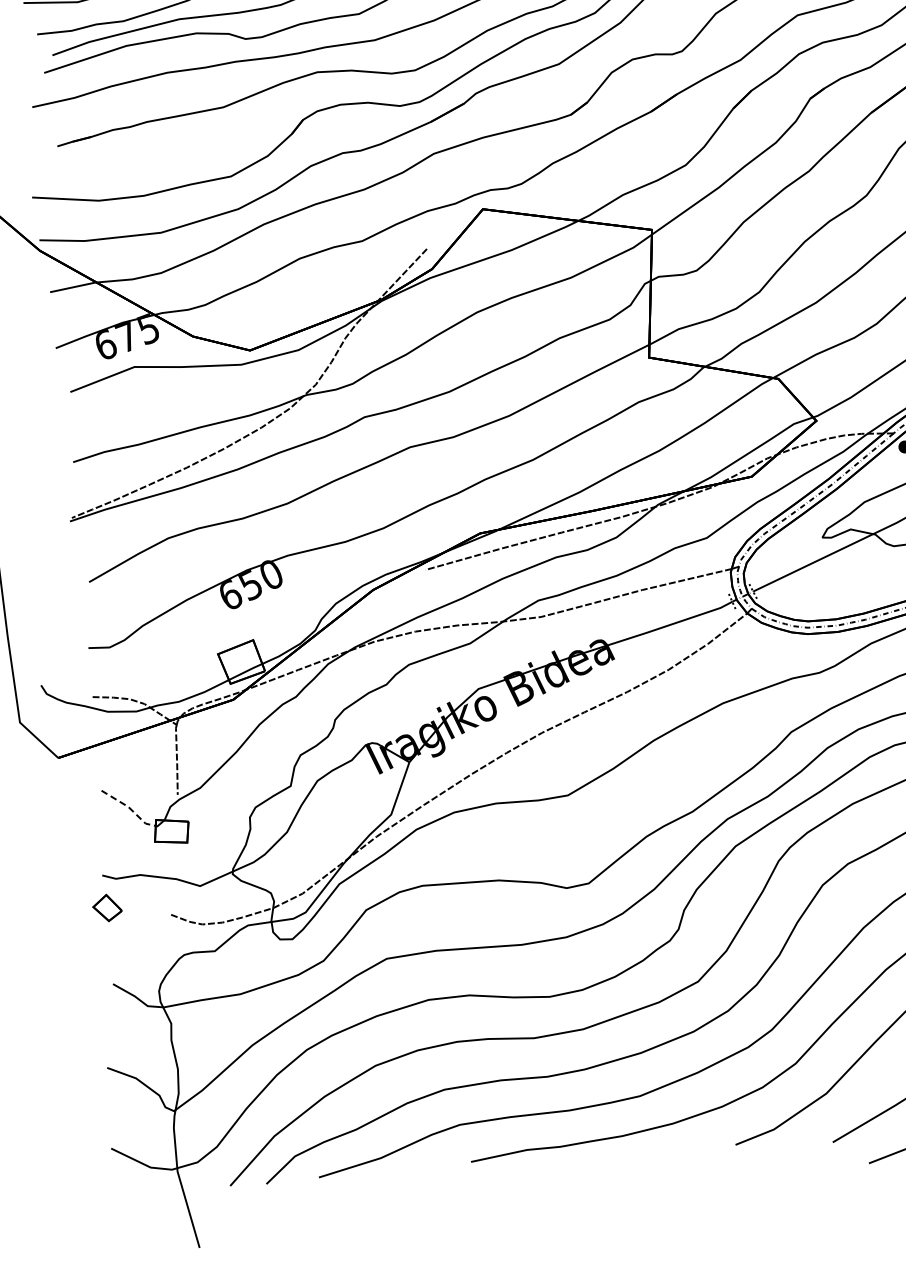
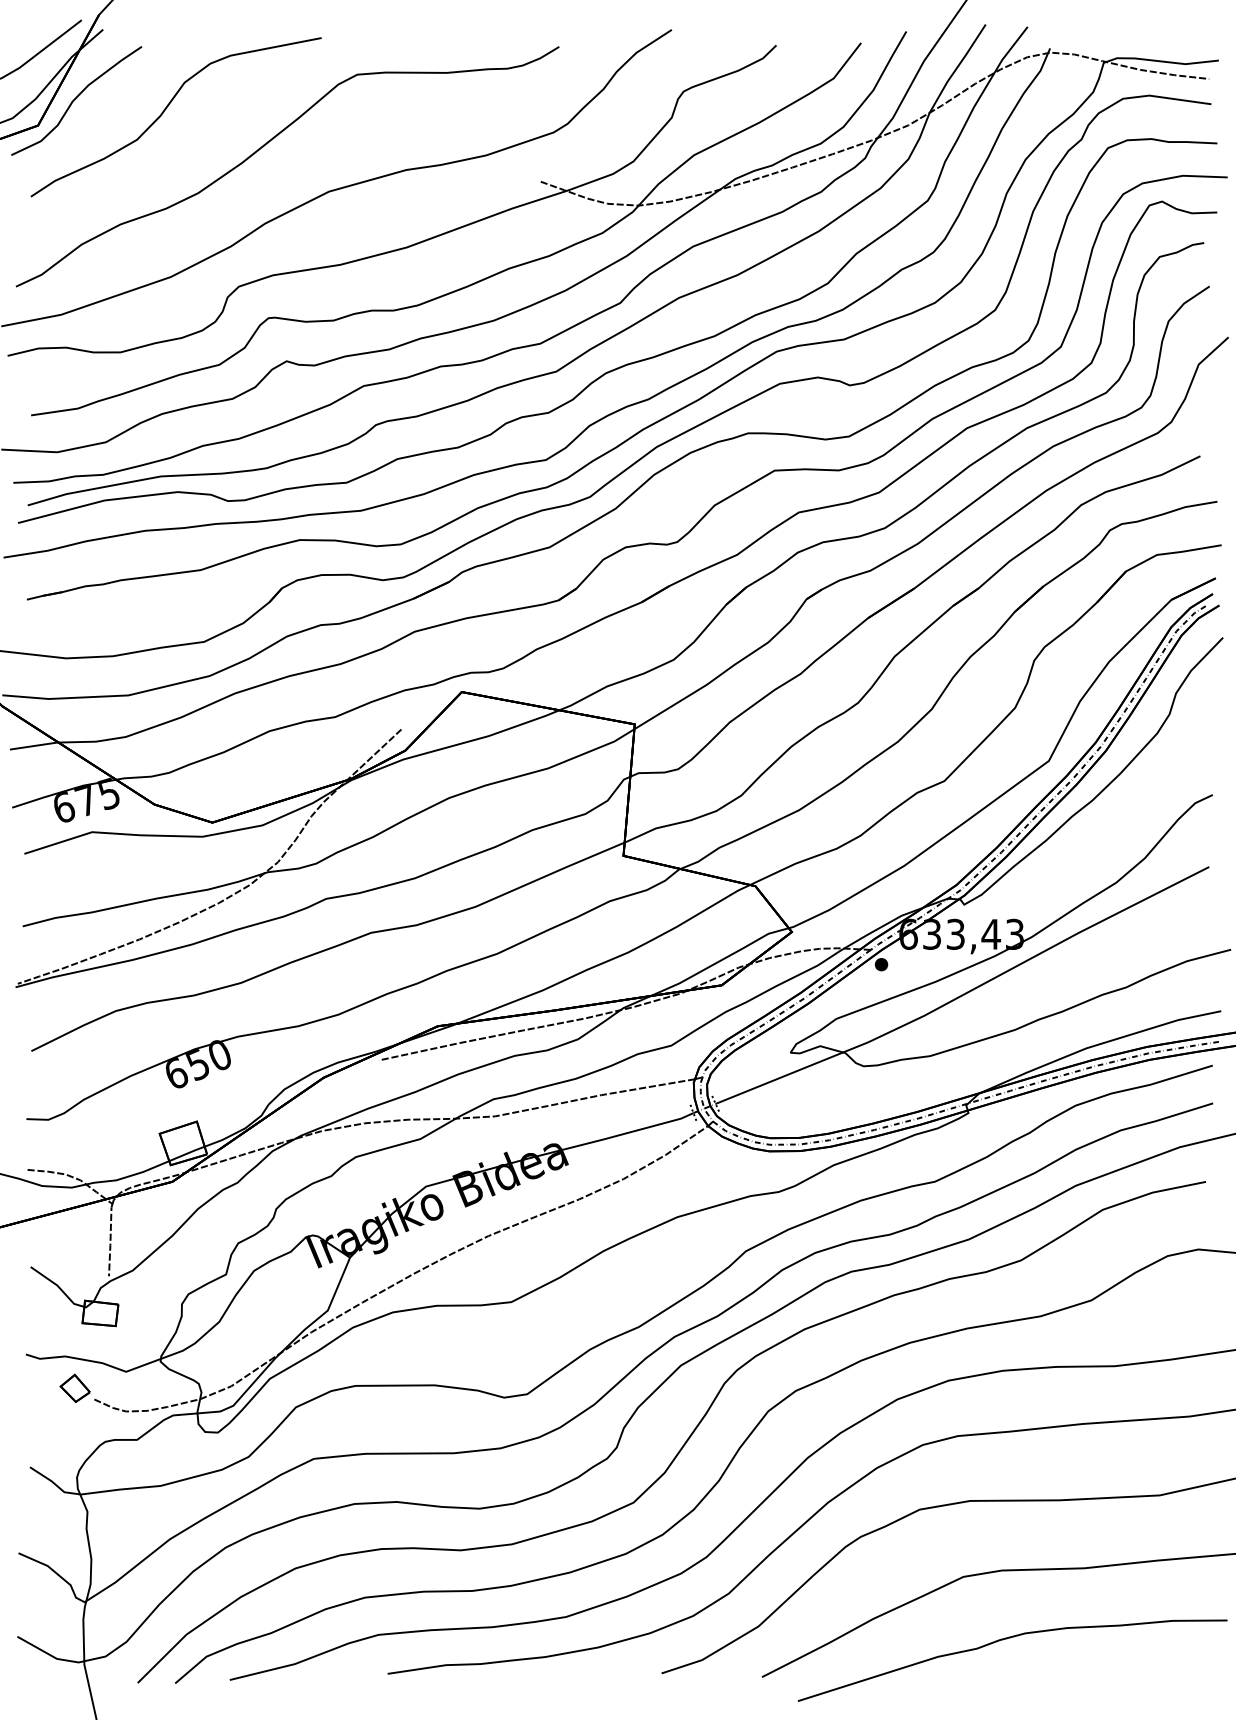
line: (129, 807) -> (58, 1286), dashed -> solid
part: (106, 907) -> (74, 1387), moved

